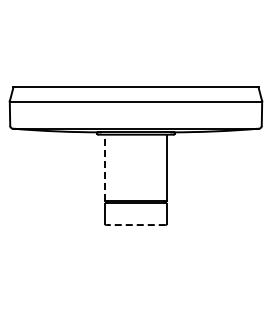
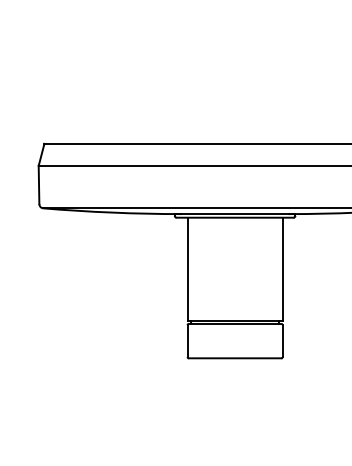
line: (105, 167) -> (187, 268), dashed -> solid
line: (135, 225) -> (234, 359), dashed -> solid

